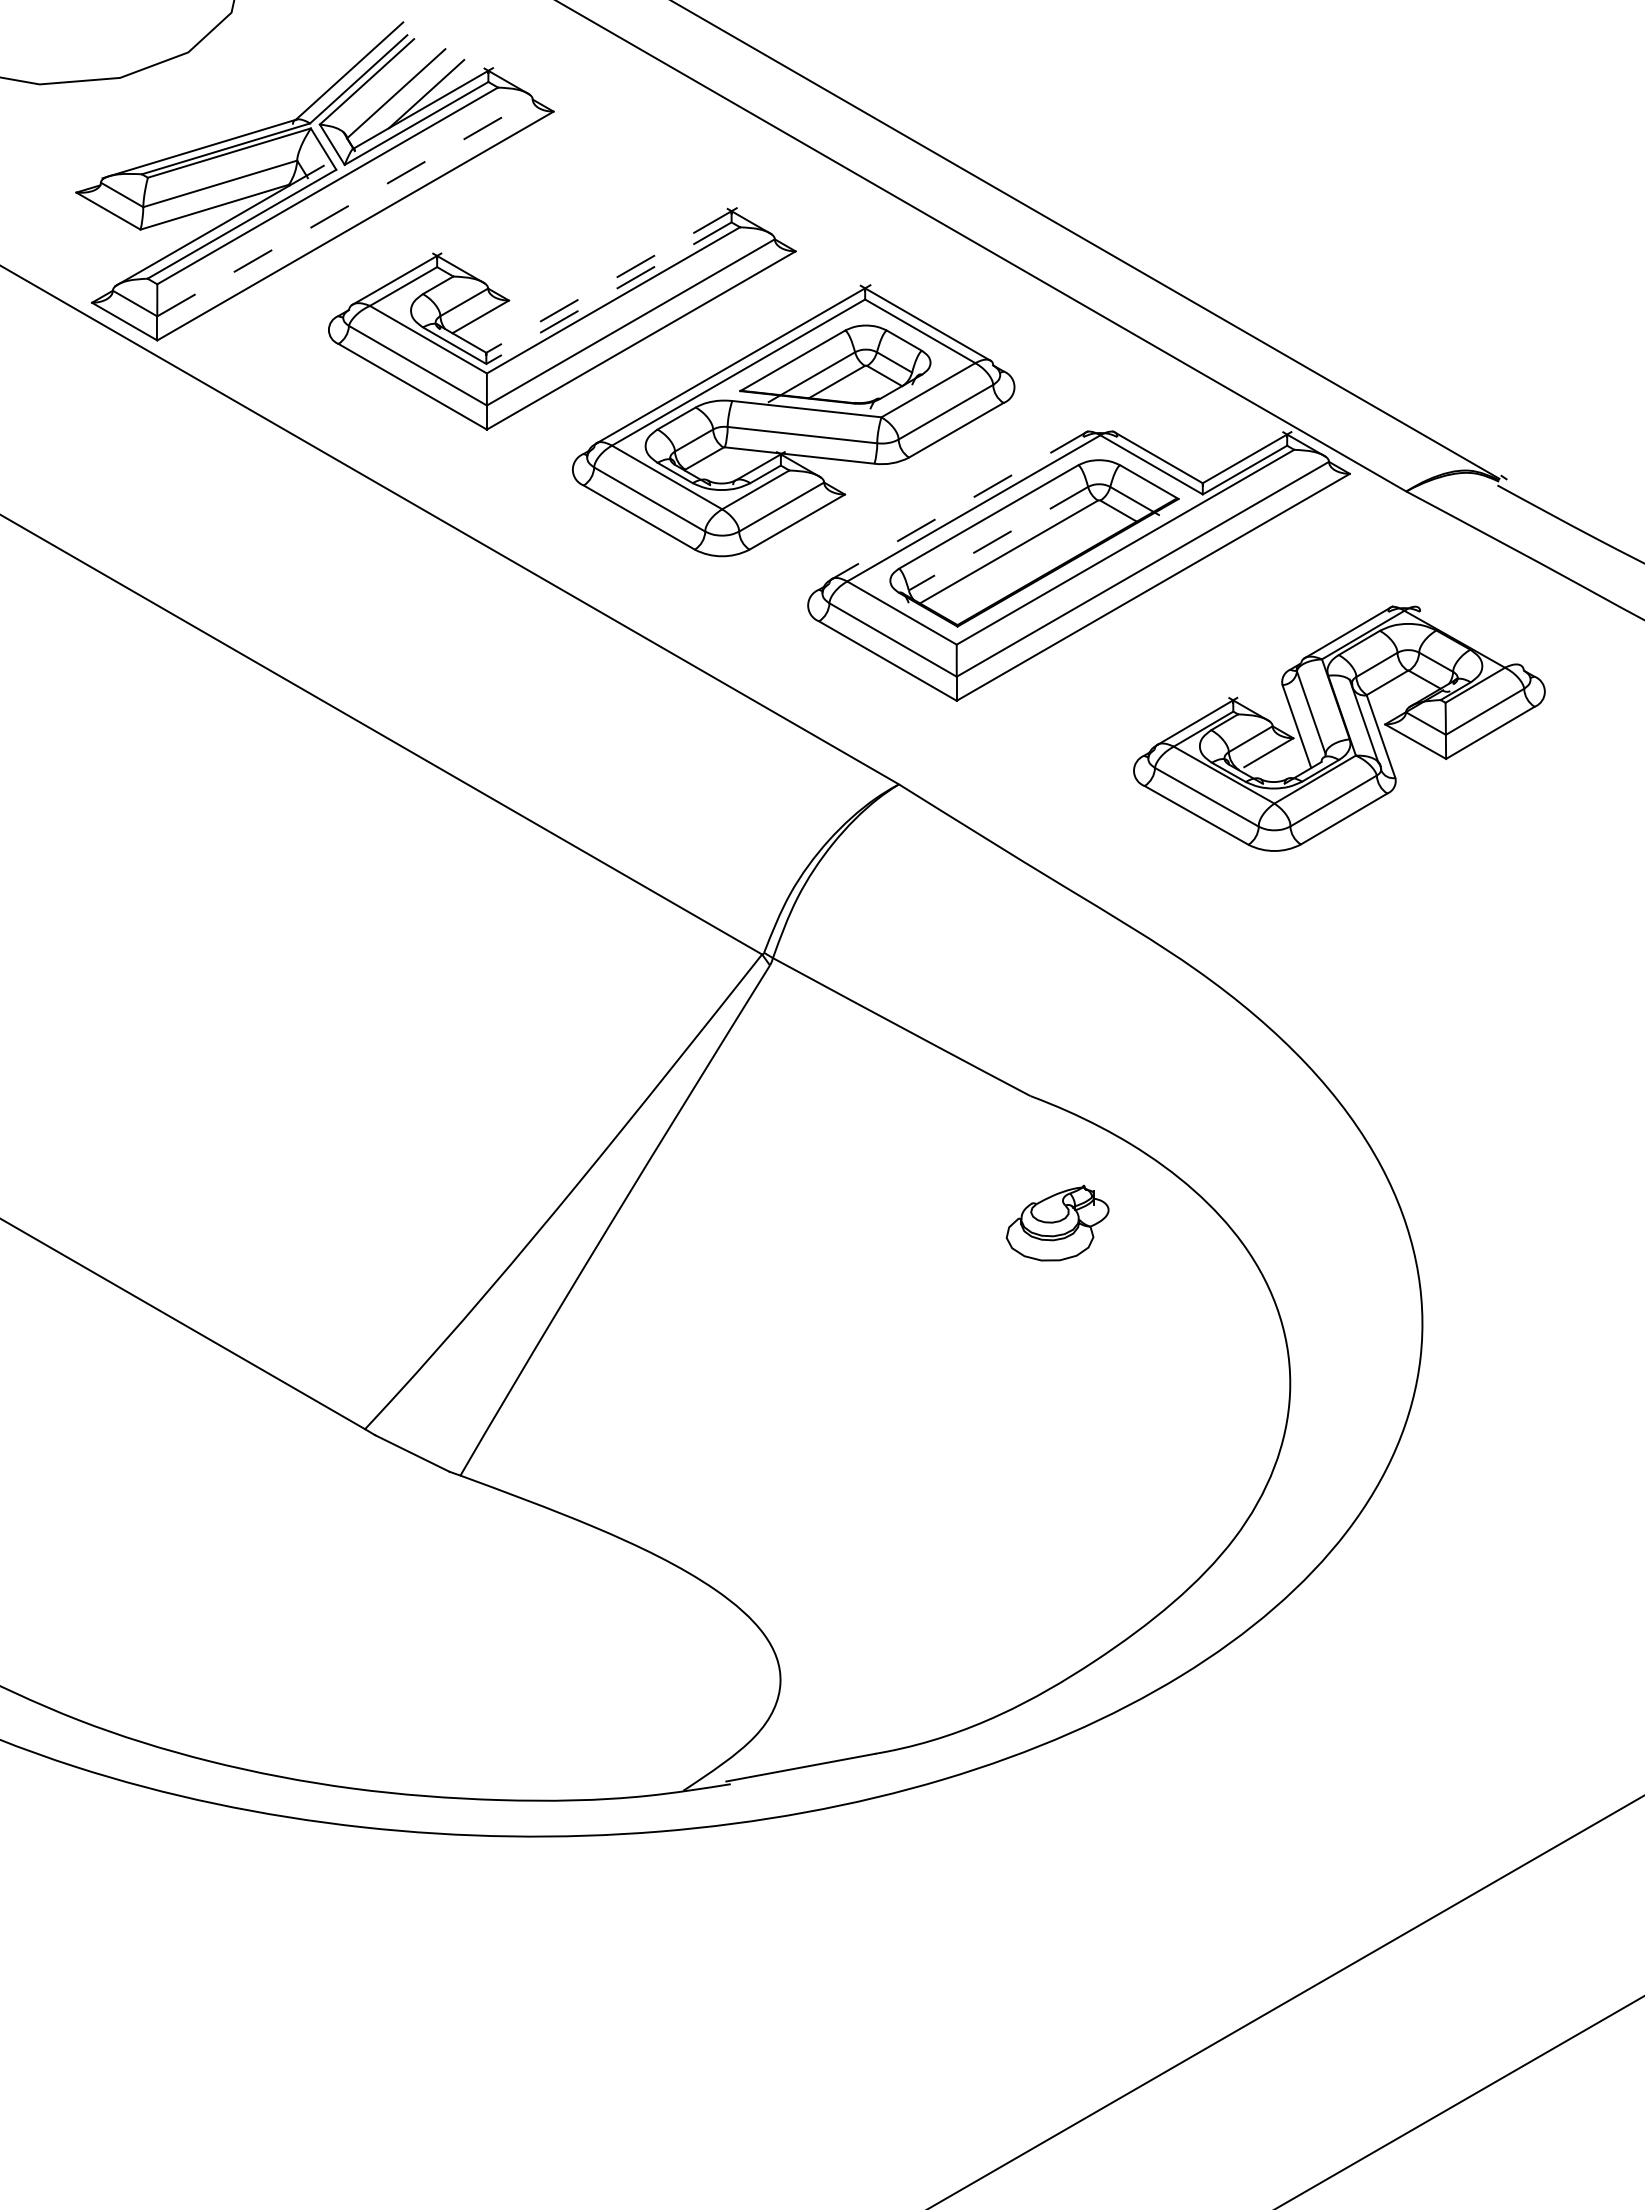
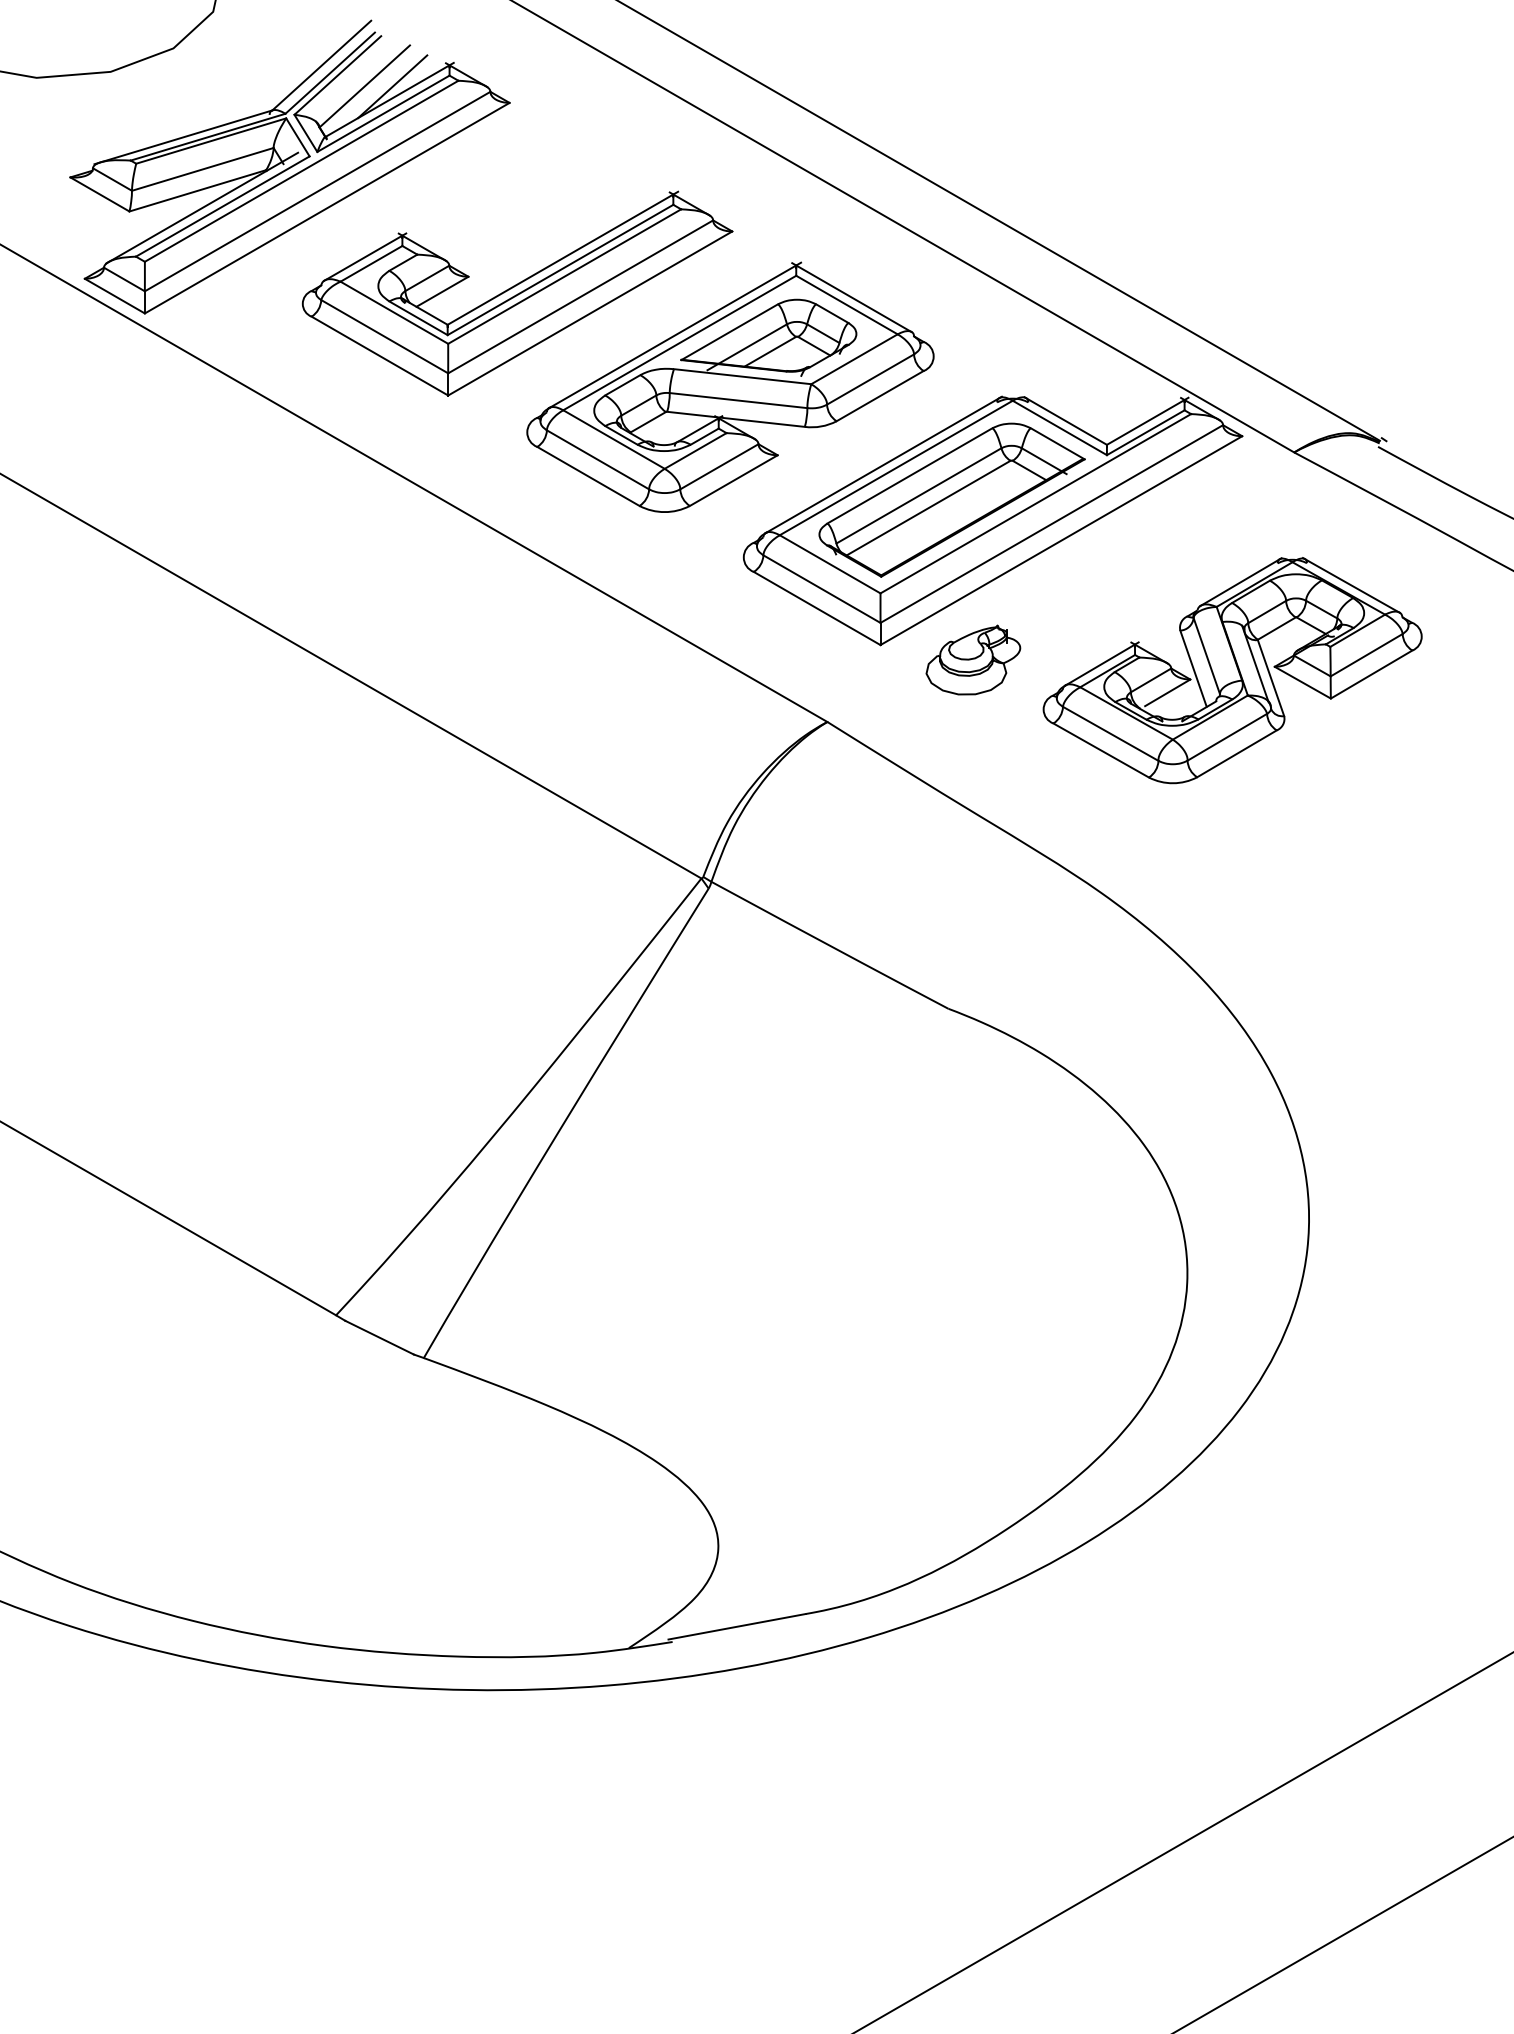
line: (345, 208) -> (318, 192), dashed -> solid
line: (608, 282) -> (560, 260), dashed -> solid
line: (608, 293) -> (560, 270), dashed -> solid
line: (959, 505) -> (883, 465), dashed -> solid
line: (998, 538) -> (918, 495), dashed -> solid
line: (1467, 635) -> (1350, 584), added
part: (1057, 1223) -> (973, 660), moved

